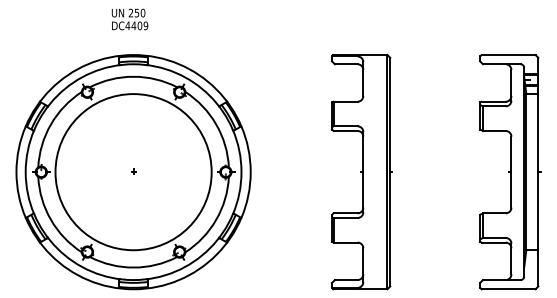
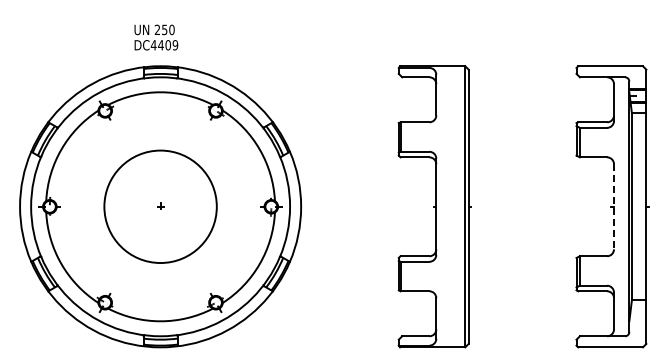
text: (130, 19) -> (156, 37), moved
circle: (133, 171) -> (160, 206), size x0.6
line: (511, 171) -> (614, 206), solid -> dashed

